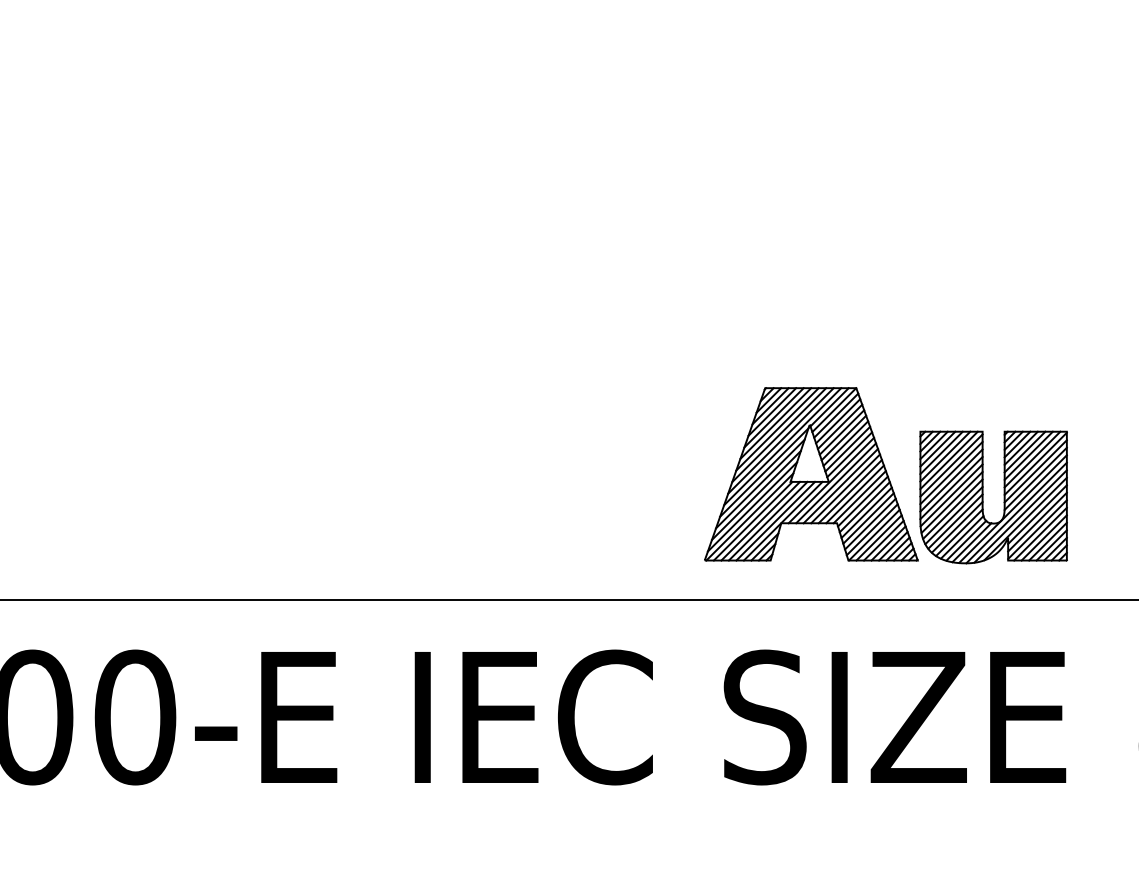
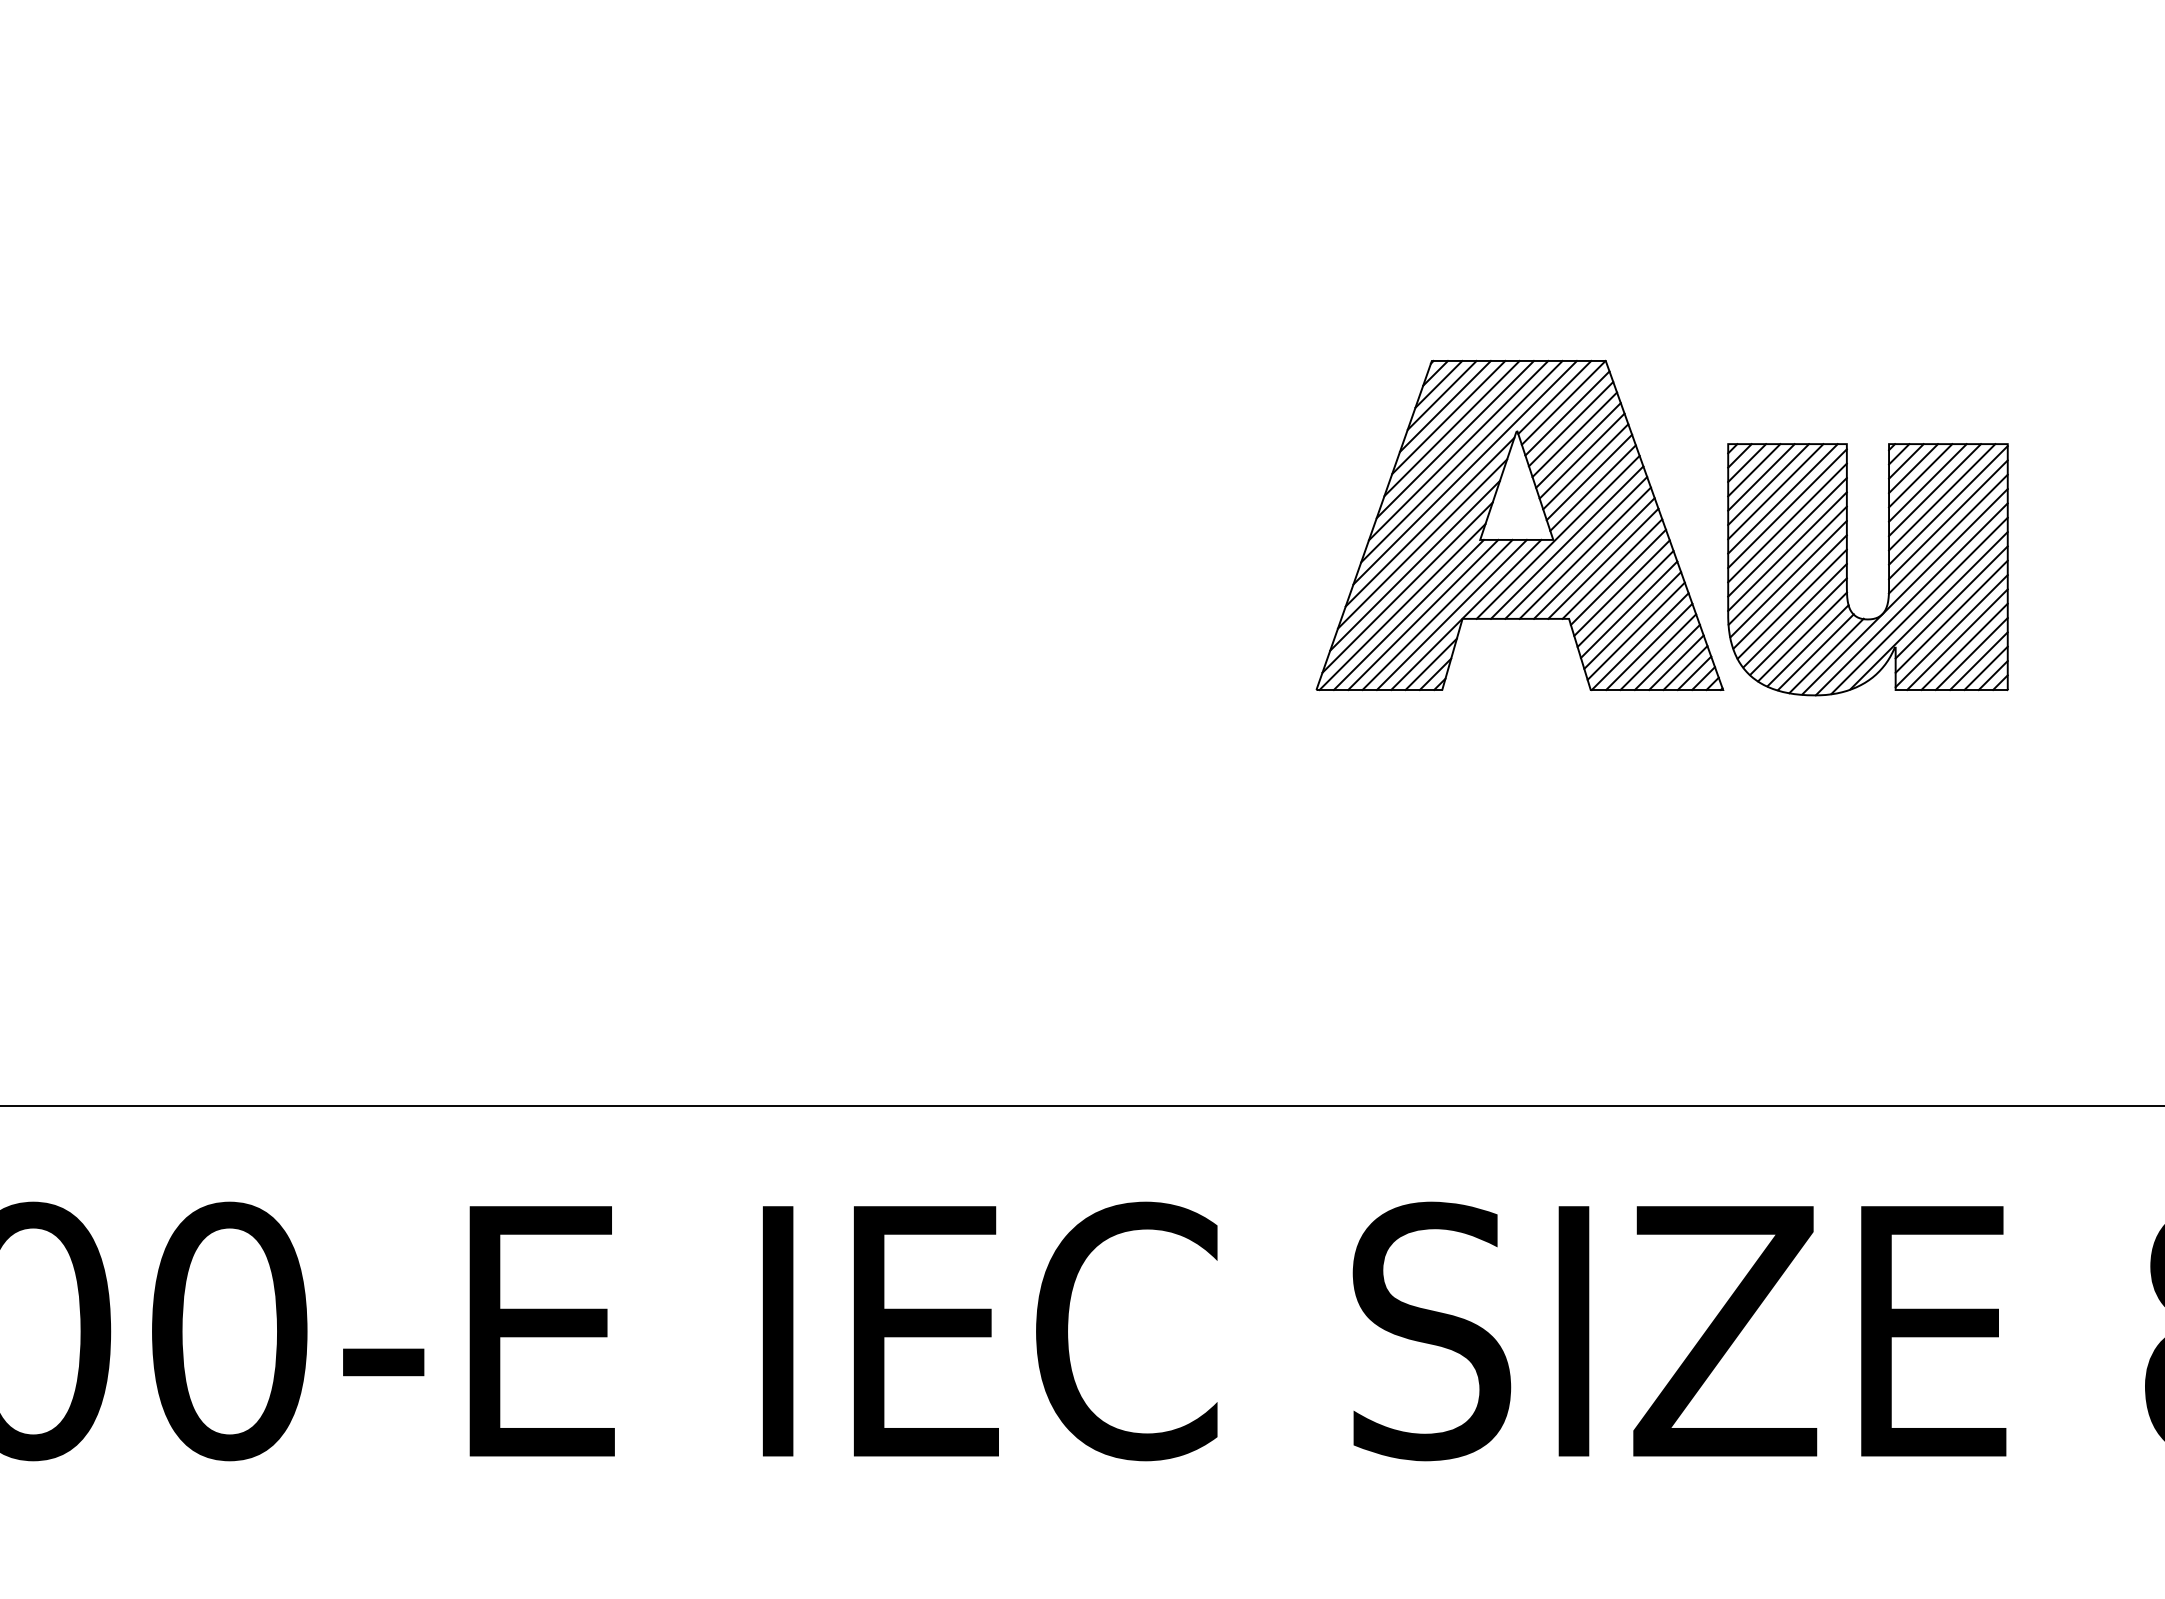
part: (885, 475) -> (1661, 527), moved

